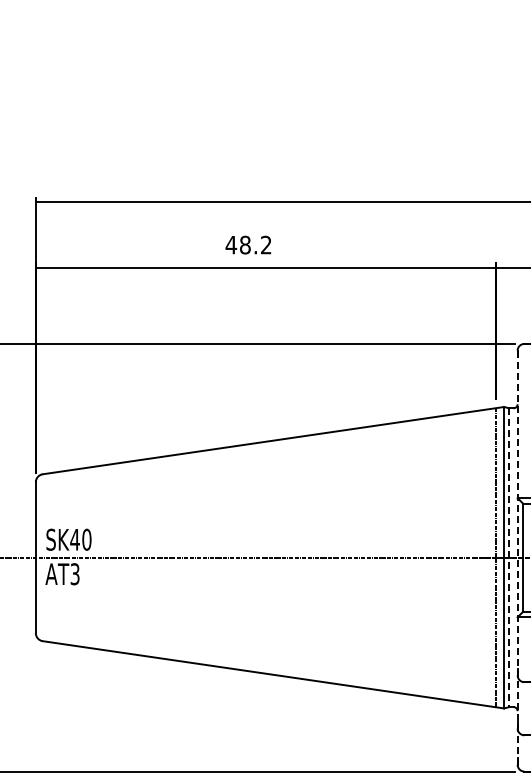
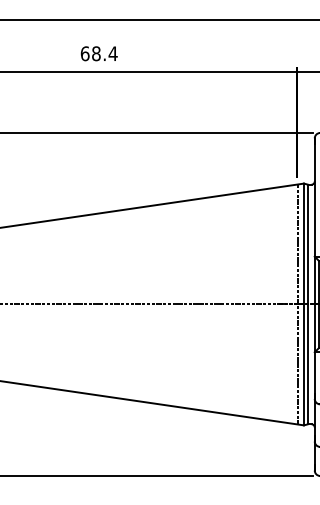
text: (248, 244) -> (98, 53), 48.2 -> 68.4
line: (509, 558) -> (308, 305), dashed -> solid
line: (517, 558) -> (314, 305), dashed -> solid

